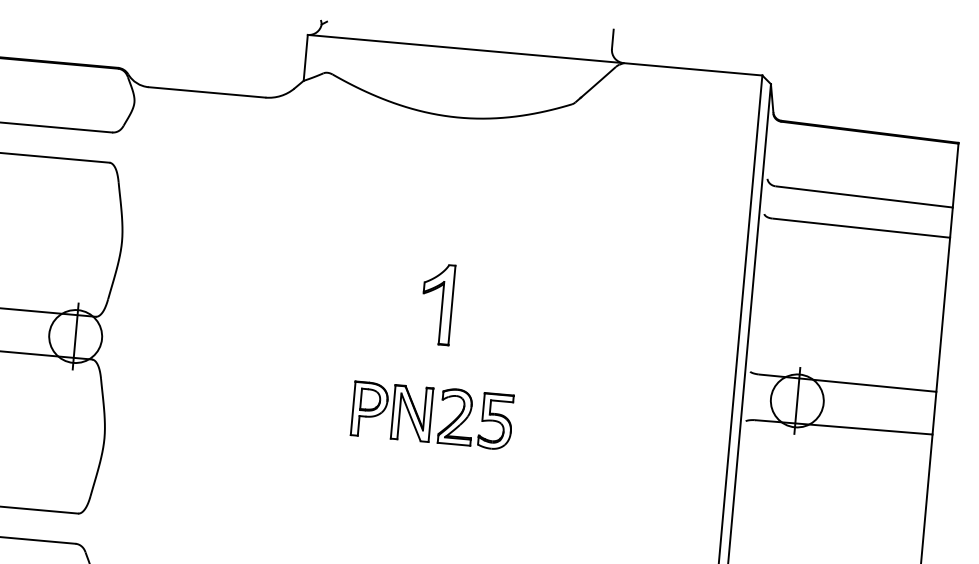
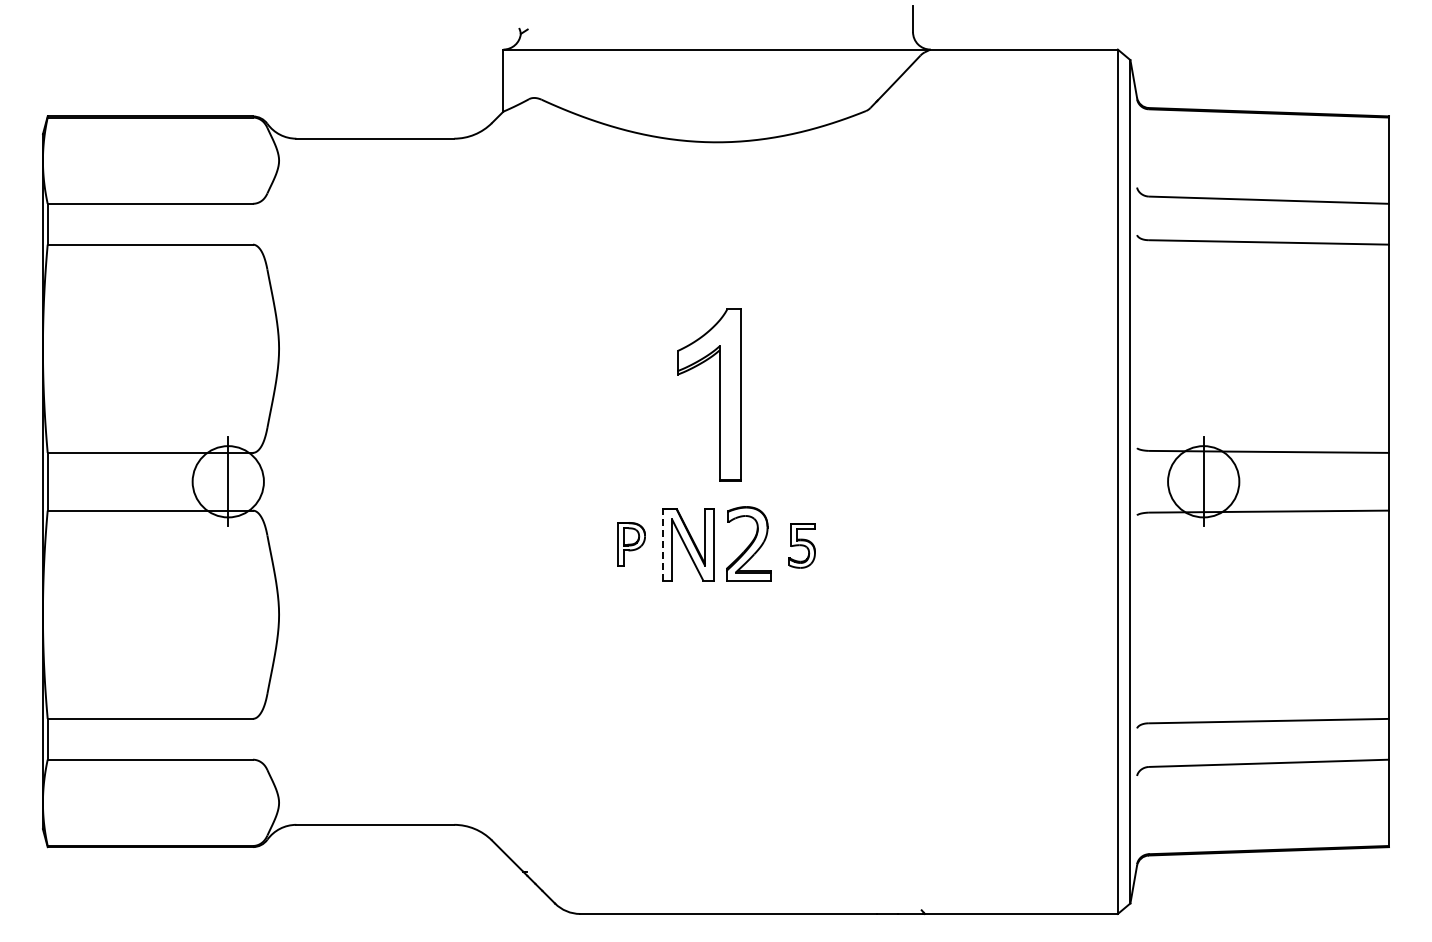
part: (437, 303) -> (709, 394), size x1.6
part: (369, 409) -> (631, 544), size x0.6
line: (393, 412) -> (663, 545), solid -> dashed
part: (496, 421) -> (802, 545), size x0.6

